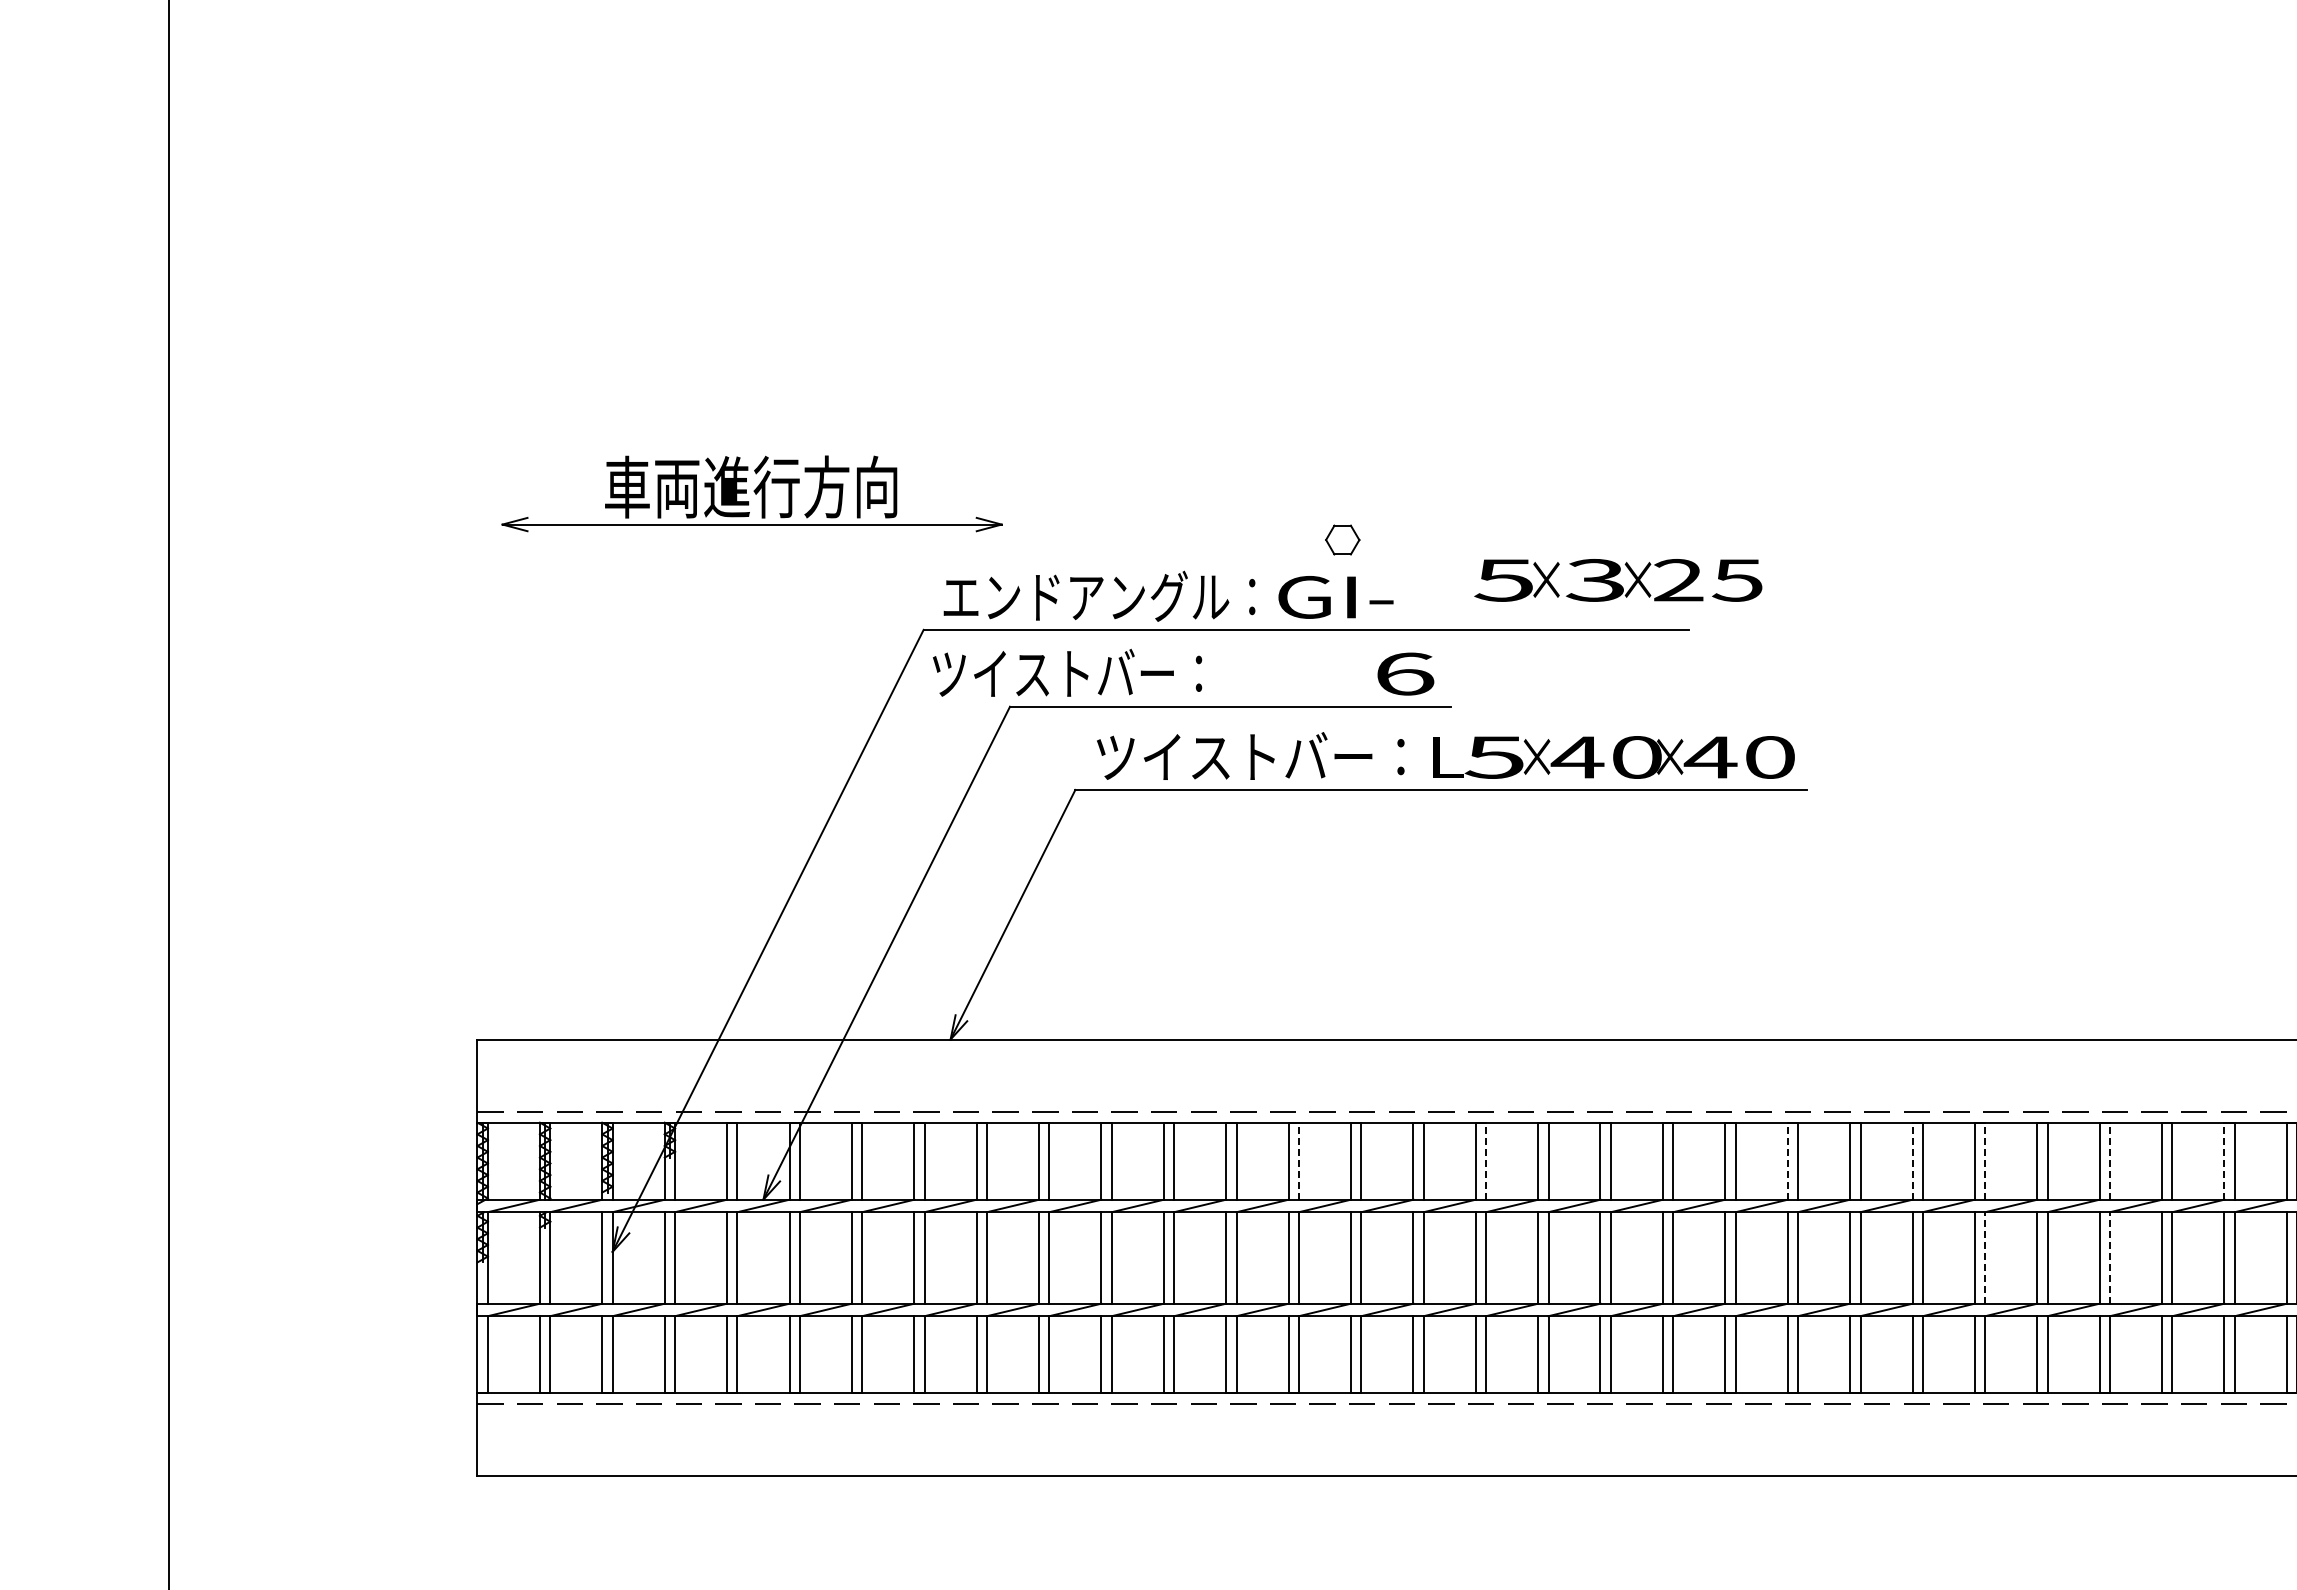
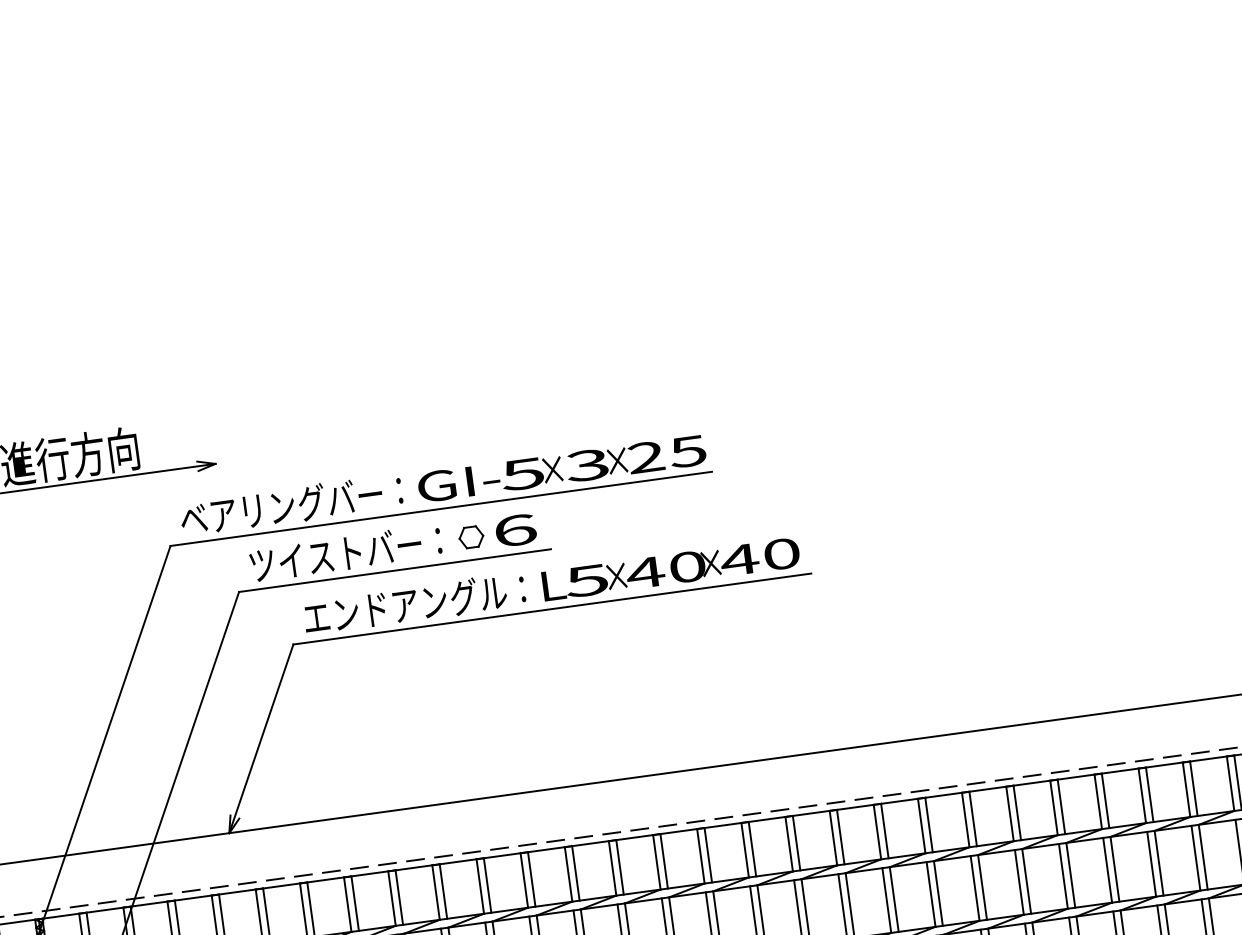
part: (1342, 539) -> (471, 536), moved
text: (1618, 580) -> (603, 463), moved
text: (1085, 595) -> (281, 505), エンドアングル： -> ベアリングバー：
text: (1067, 672) -> (345, 552), moved
text: (1251, 755) -> (414, 603), ツイストバー： -> エンドアングル：
line: (1299, 1161) -> (487, 885), dashed -> solid
line: (1486, 1161) -> (620, 867), dashed -> solid
line: (1787, 1161) -> (833, 838), dashed -> solid
line: (1912, 1161) -> (921, 826), dashed -> solid
line: (1985, 1161) -> (973, 819), dashed -> solid
line: (2110, 1161) -> (1061, 807), dashed -> solid
line: (2224, 1161) -> (1142, 796), dashed -> solid
line: (1985, 1257) -> (982, 887), dashed -> solid
line: (2110, 1257) -> (1071, 874), dashed -> solid

